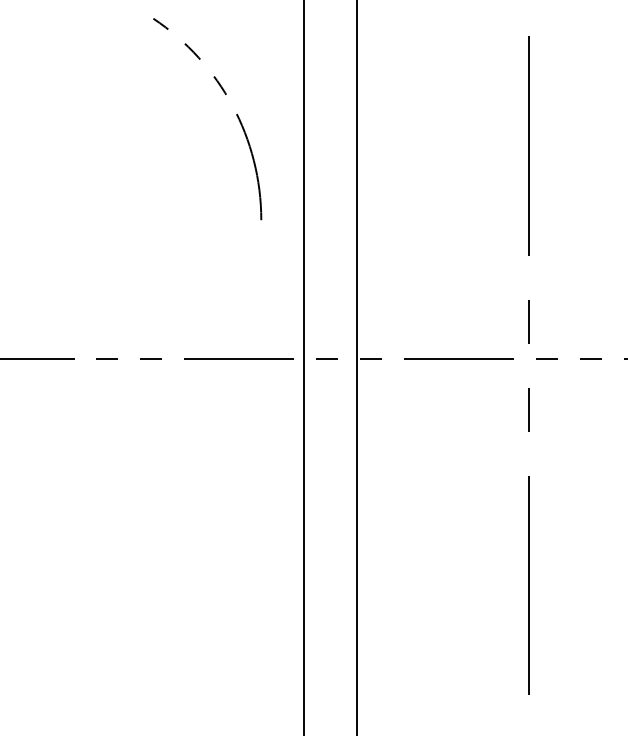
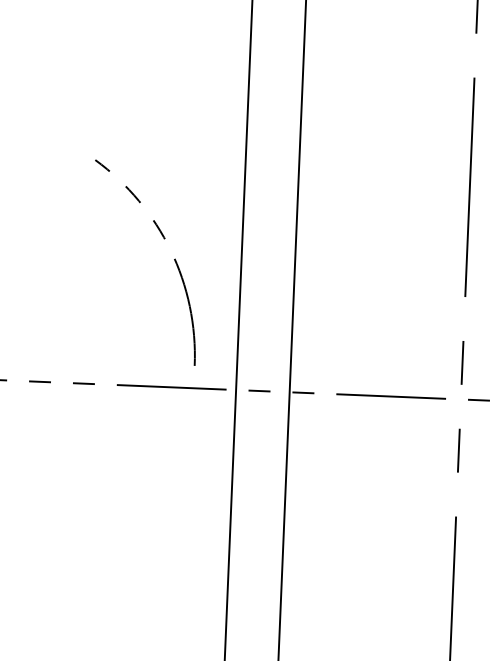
arc: (236, 116) -> (174, 261), moved

